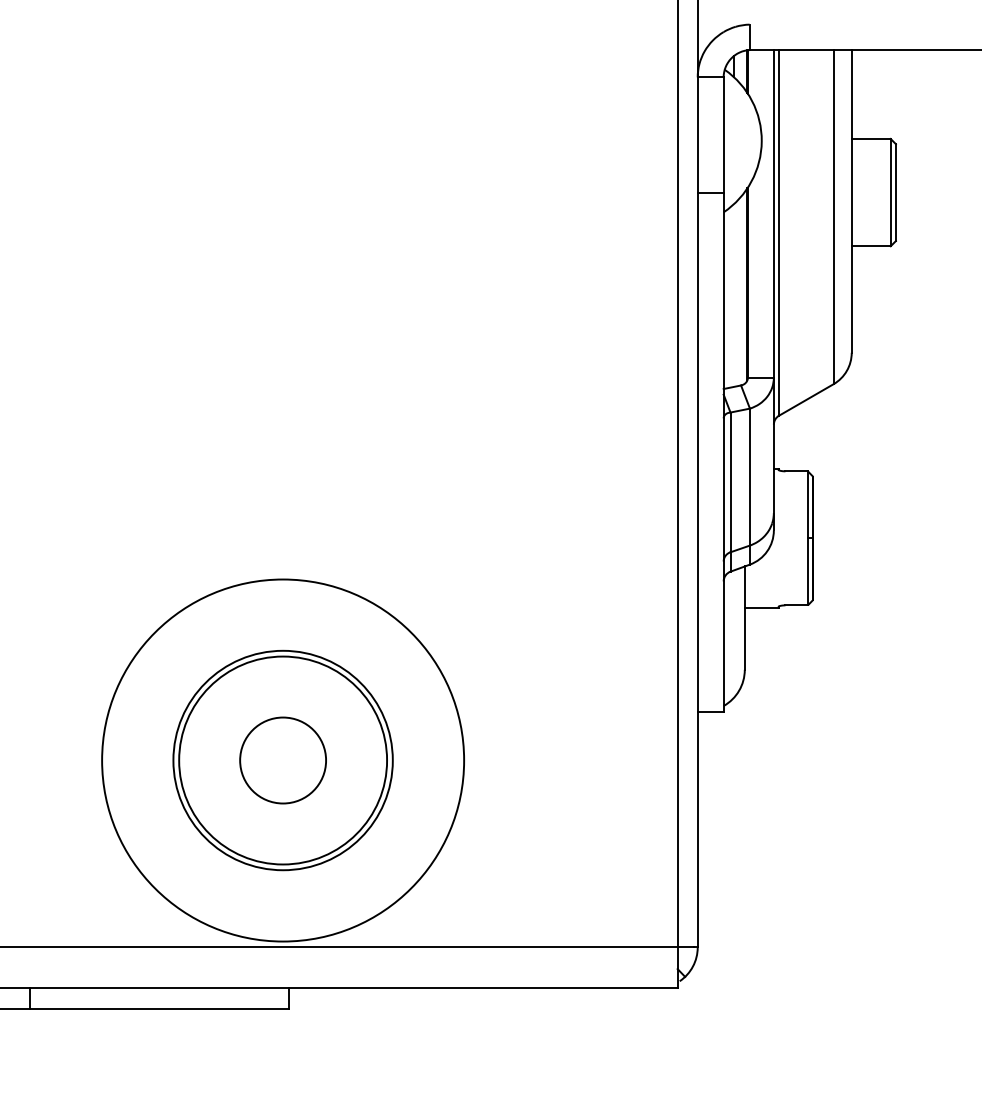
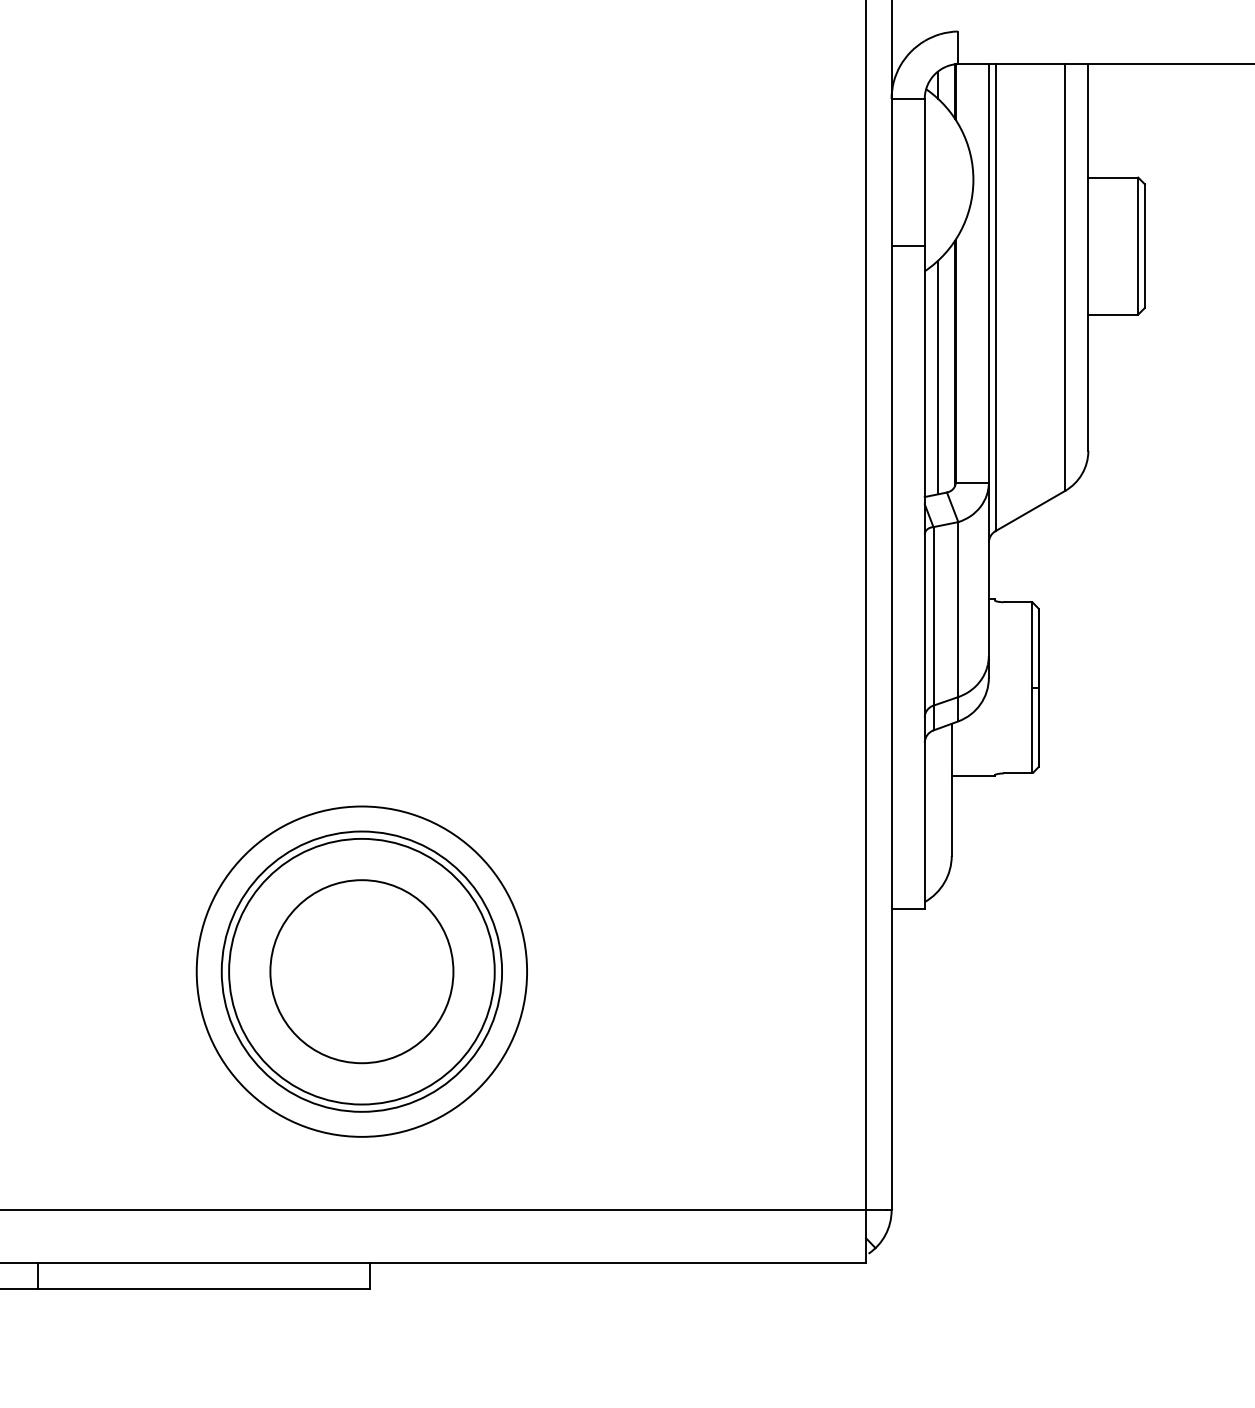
line: (734, 295) -> (938, 377), added
circle: (282, 760) -> (361, 971), size x0.71
circle: (282, 760) -> (361, 971), size x1.67

